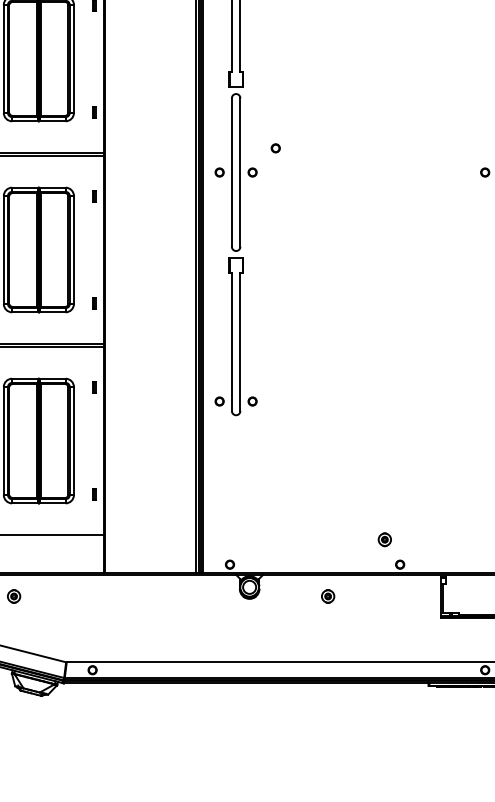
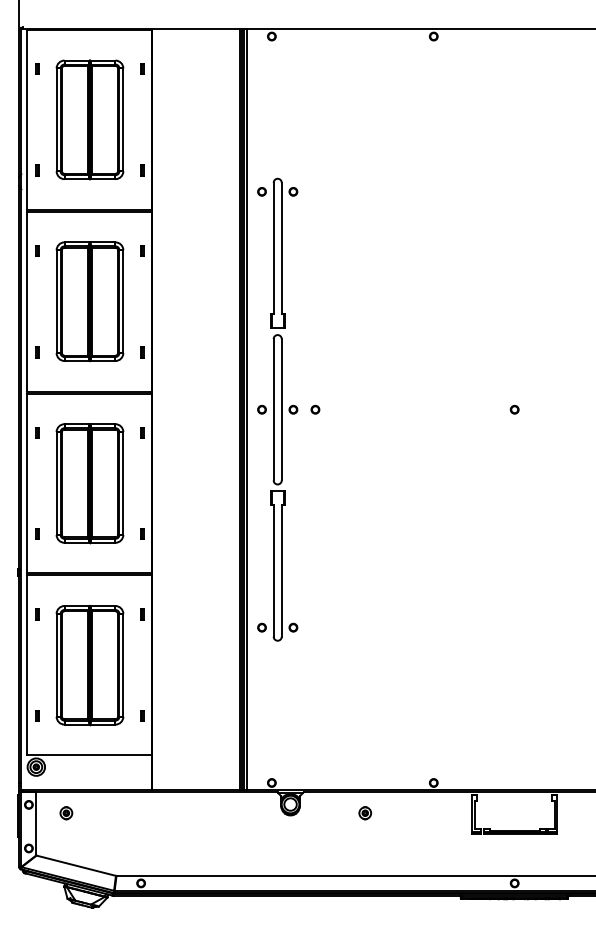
part: (275, 148) -> (315, 409), moved
part: (385, 540) -> (419, 759), removed

